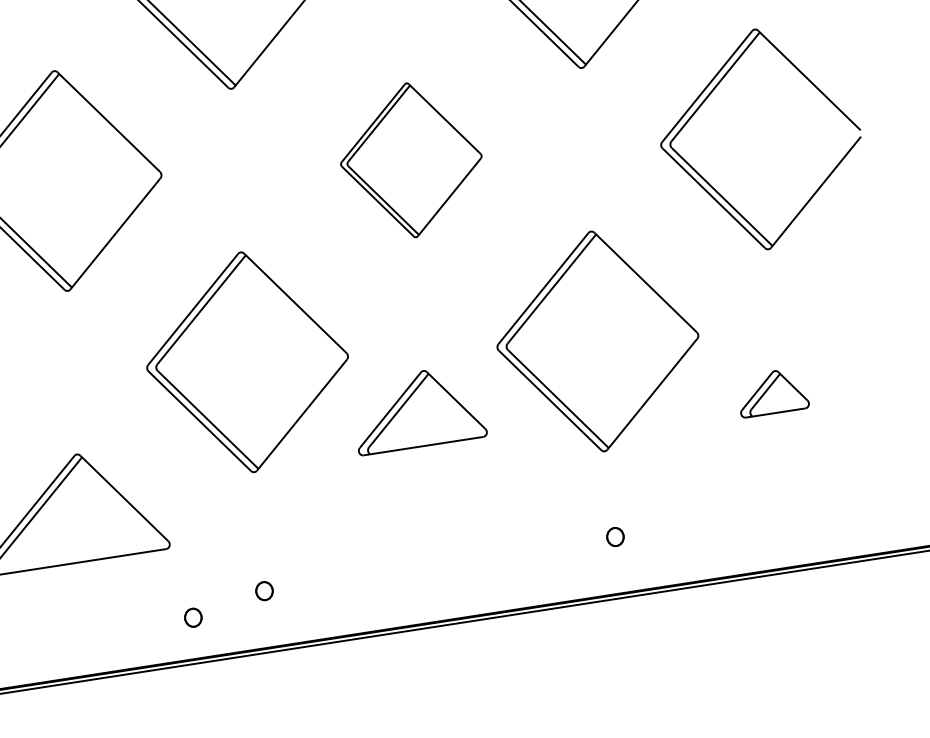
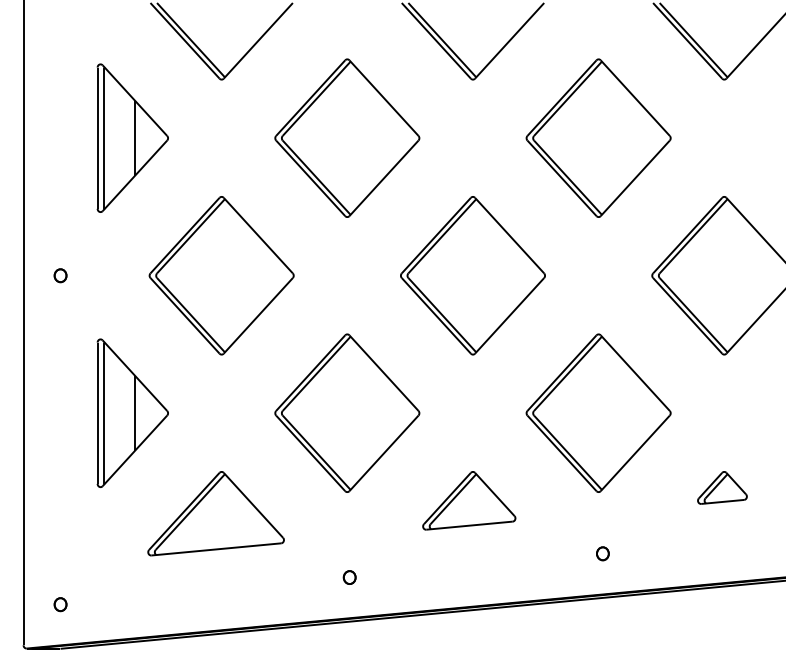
part: (410, 159) -> (472, 275), size x1.43
part: (774, 392) -> (722, 487), moved
part: (421, 411) -> (469, 500), moved
part: (193, 617) -> (297, 593), removed

